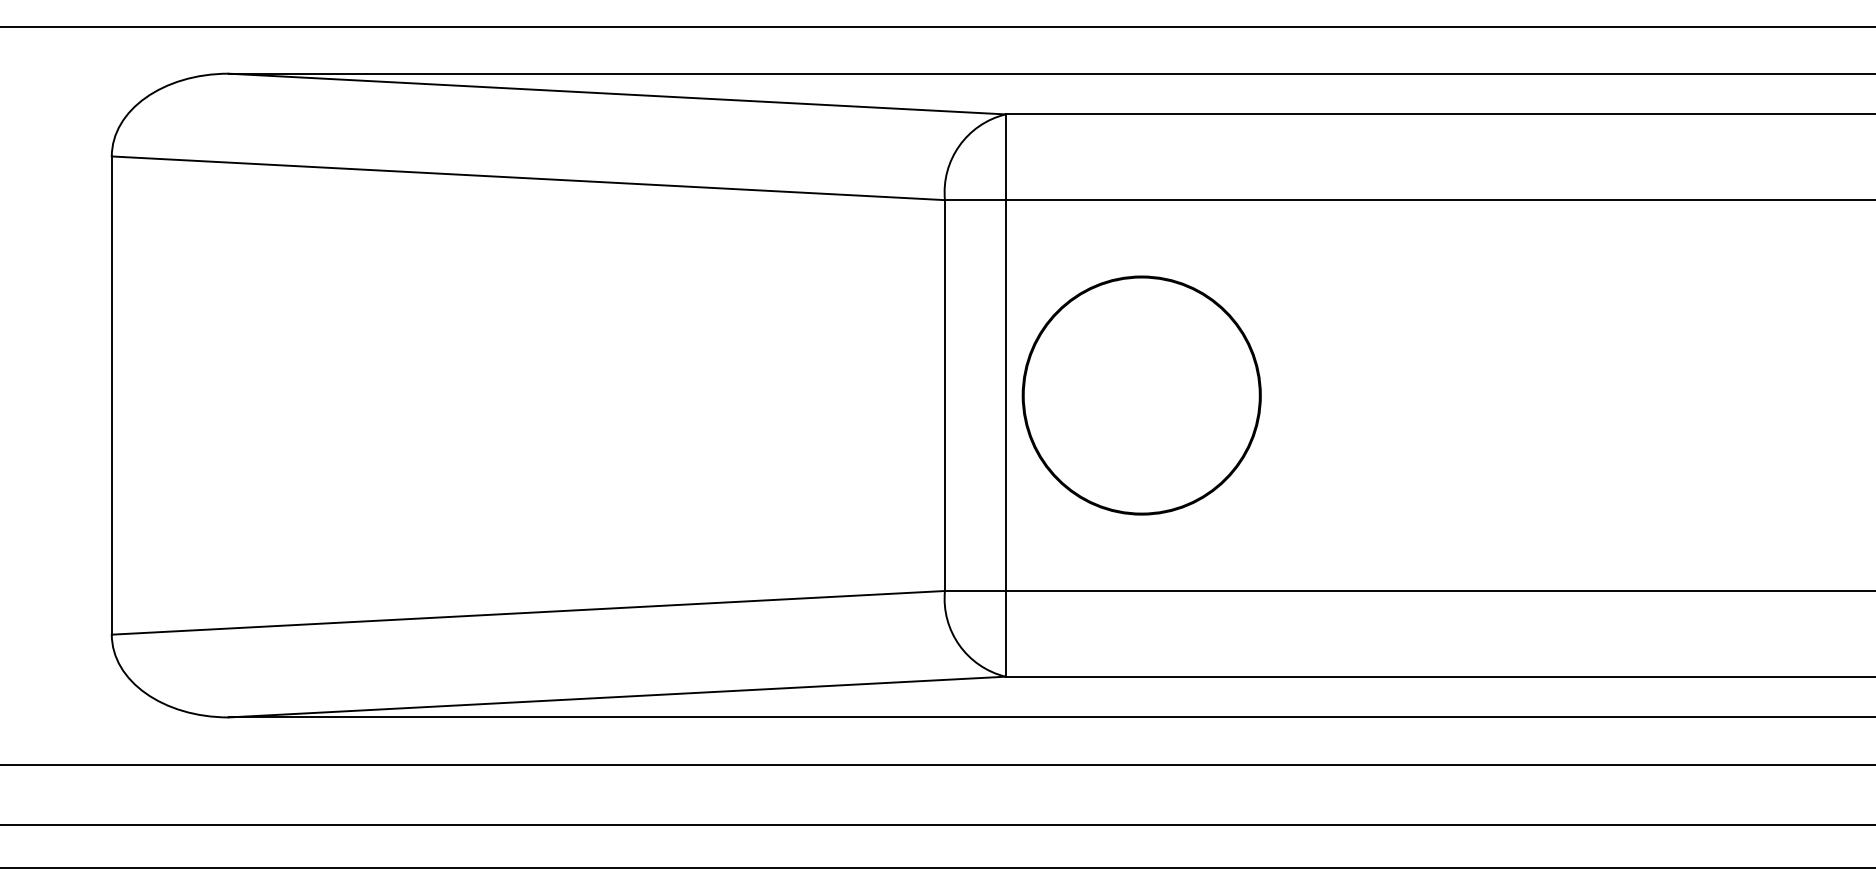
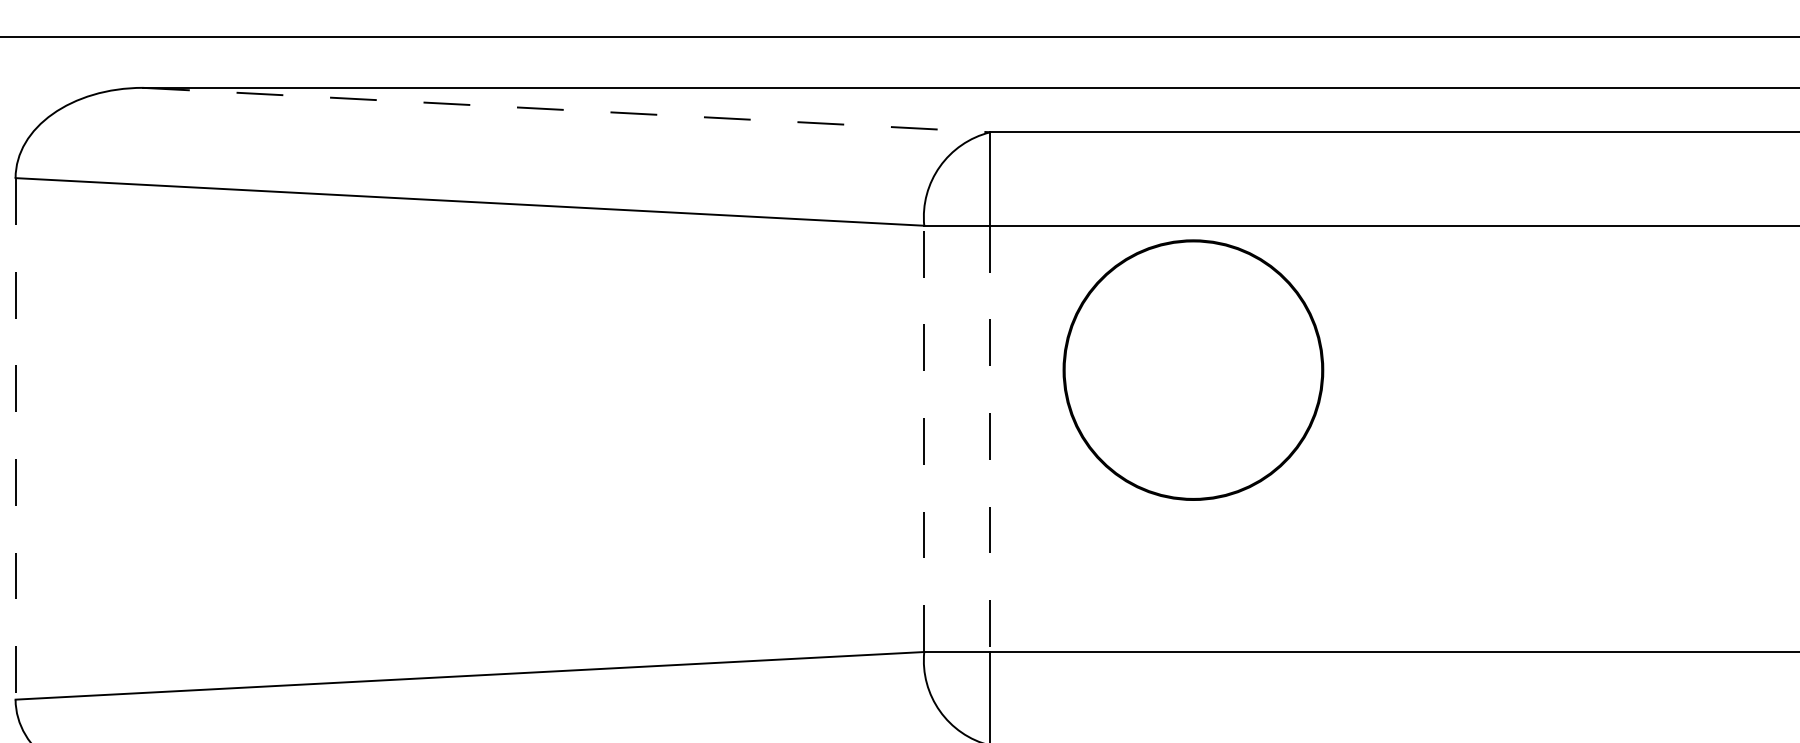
line: (617, 94) -> (567, 110), solid -> dashed
line: (944, 395) -> (923, 438), solid -> dashed
circle: (1141, 395) -> (1193, 370), moved
line: (111, 396) -> (15, 439), solid -> dashed
line: (1005, 396) -> (990, 439), solid -> dashed

